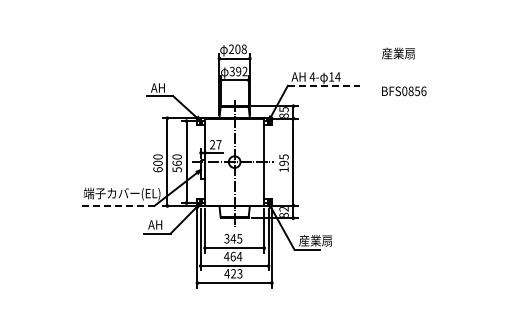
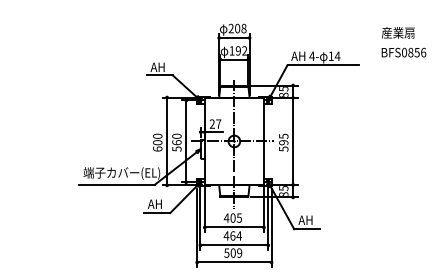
text: (231, 71) -> (231, 50), 392 -> 192
line: (323, 85) -> (323, 64), dashed -> solid
text: (404, 91) -> (404, 52), moved
text: (283, 169) -> (283, 148), 195 -> 595
line: (117, 205) -> (117, 184), dashed -> solid
text: (283, 209) -> (283, 188), 82 -> 85
text: (230, 238) -> (230, 217), 345 -> 405
text: (315, 240) -> (315, 219), 産業扇 -> AH
text: (233, 273) -> (233, 252), 423 -> 509

